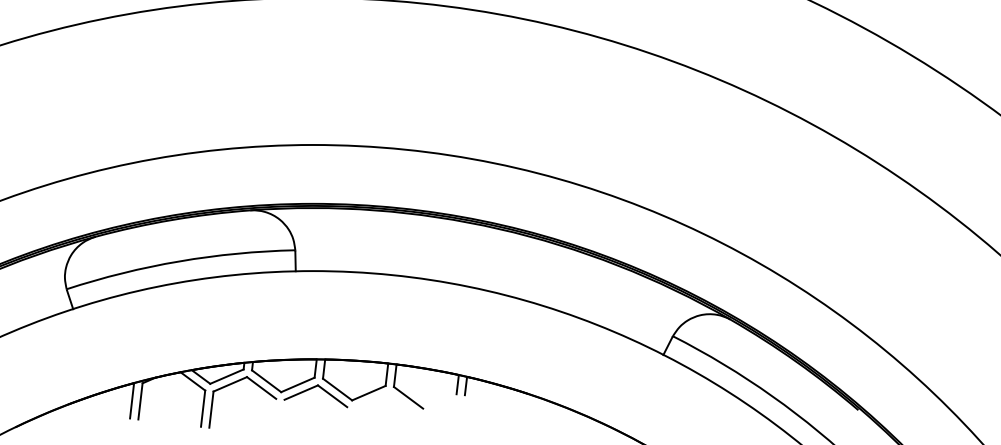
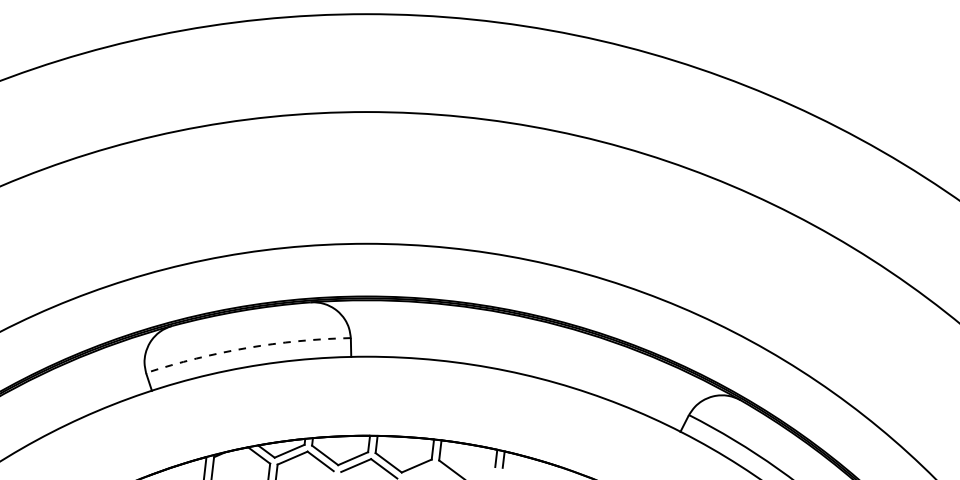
arc: (179, 261) -> (247, 348), solid -> dashed

